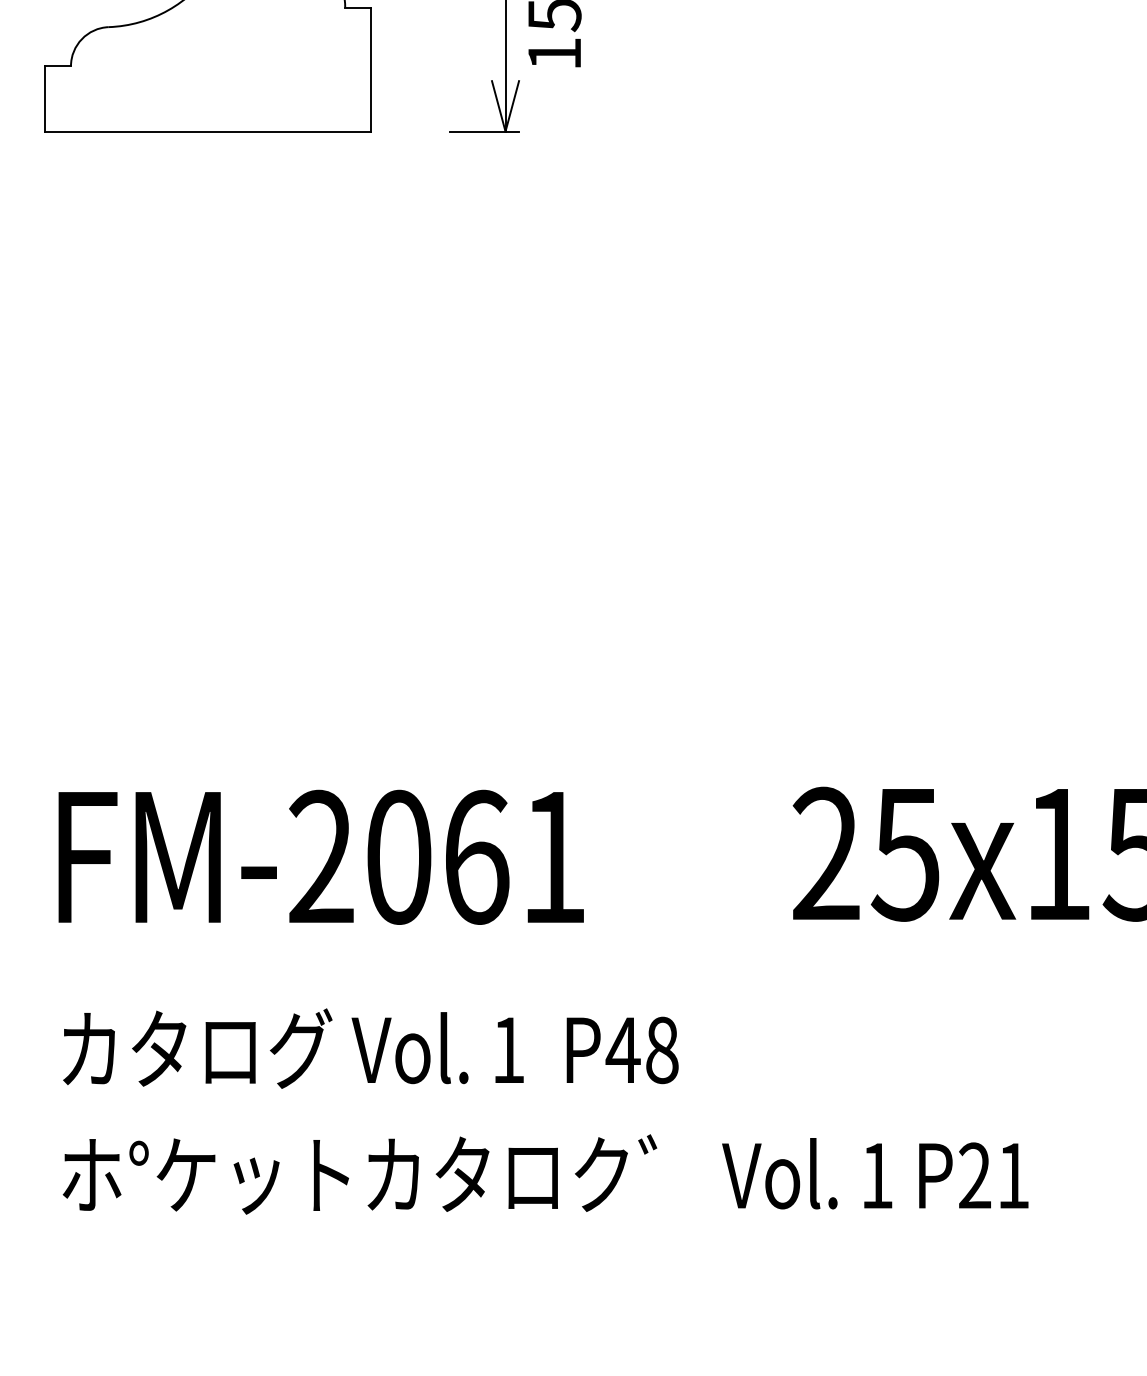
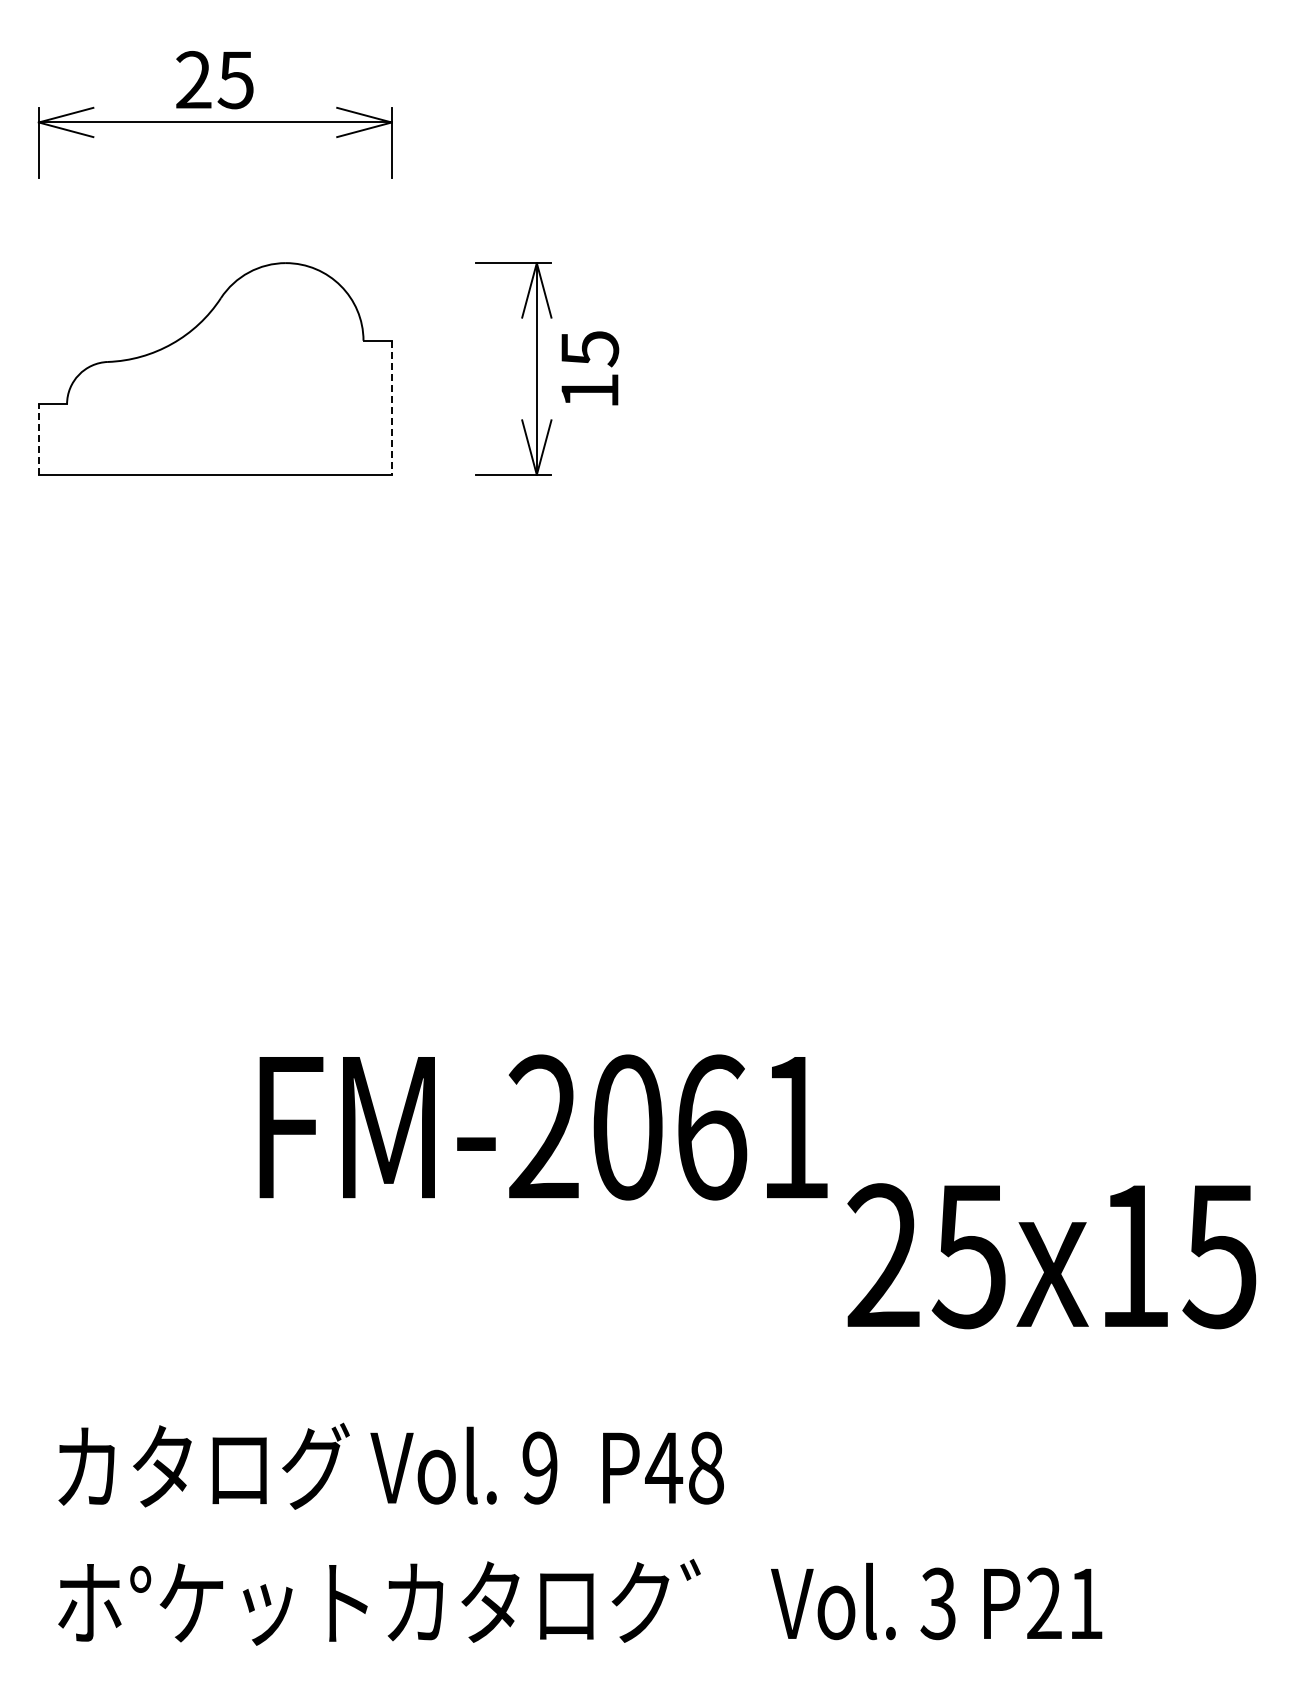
line: (371, 70) -> (391, 408), solid -> dashed
line: (44, 98) -> (38, 439), solid -> dashed
text: (321, 857) -> (543, 1127), moved
text: (507, 1049) -> (539, 1467), 1 -> 9
text: (876, 1175) -> (937, 1603), 1 -> 3

